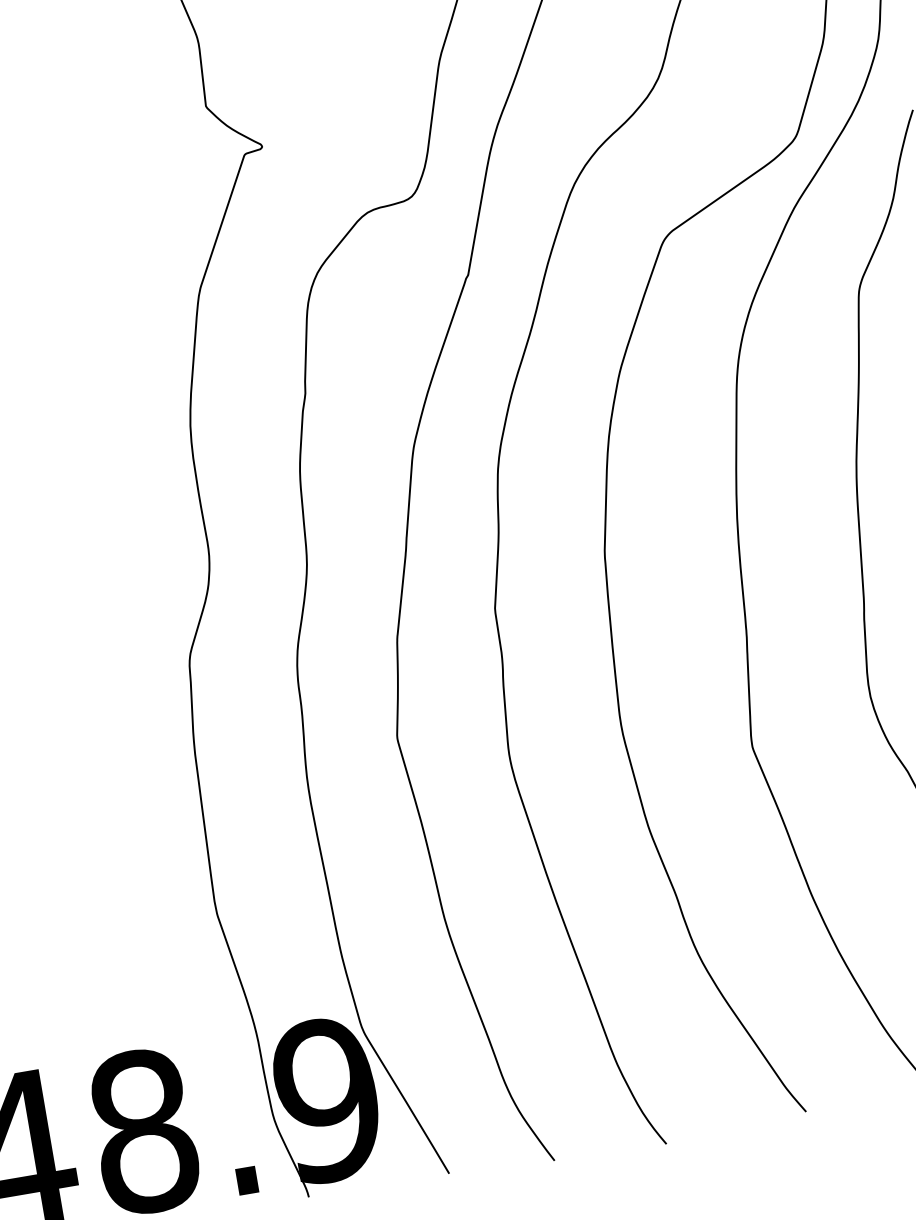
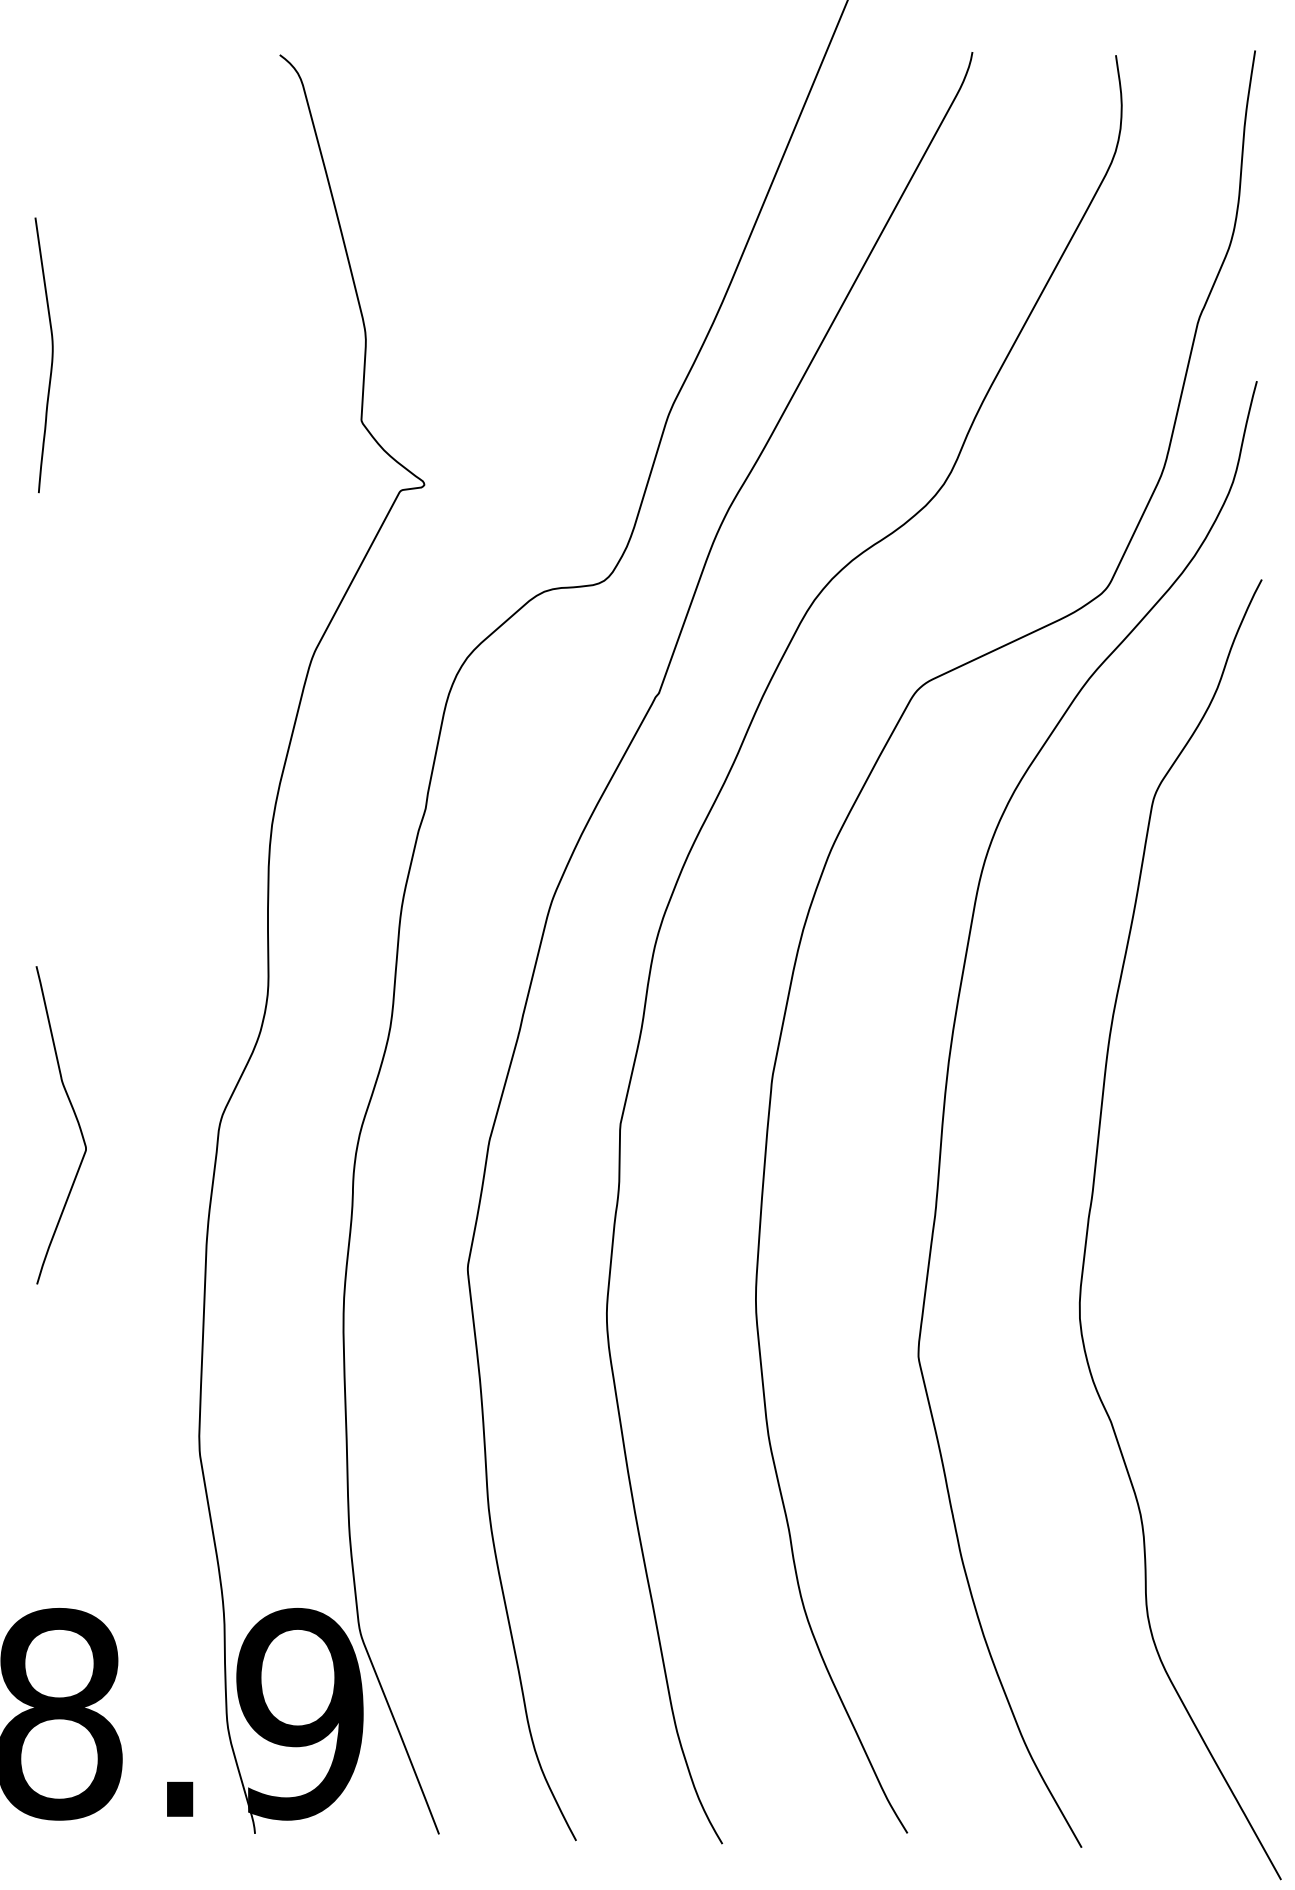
curve: (78, 675) -> (75, 1118), added

